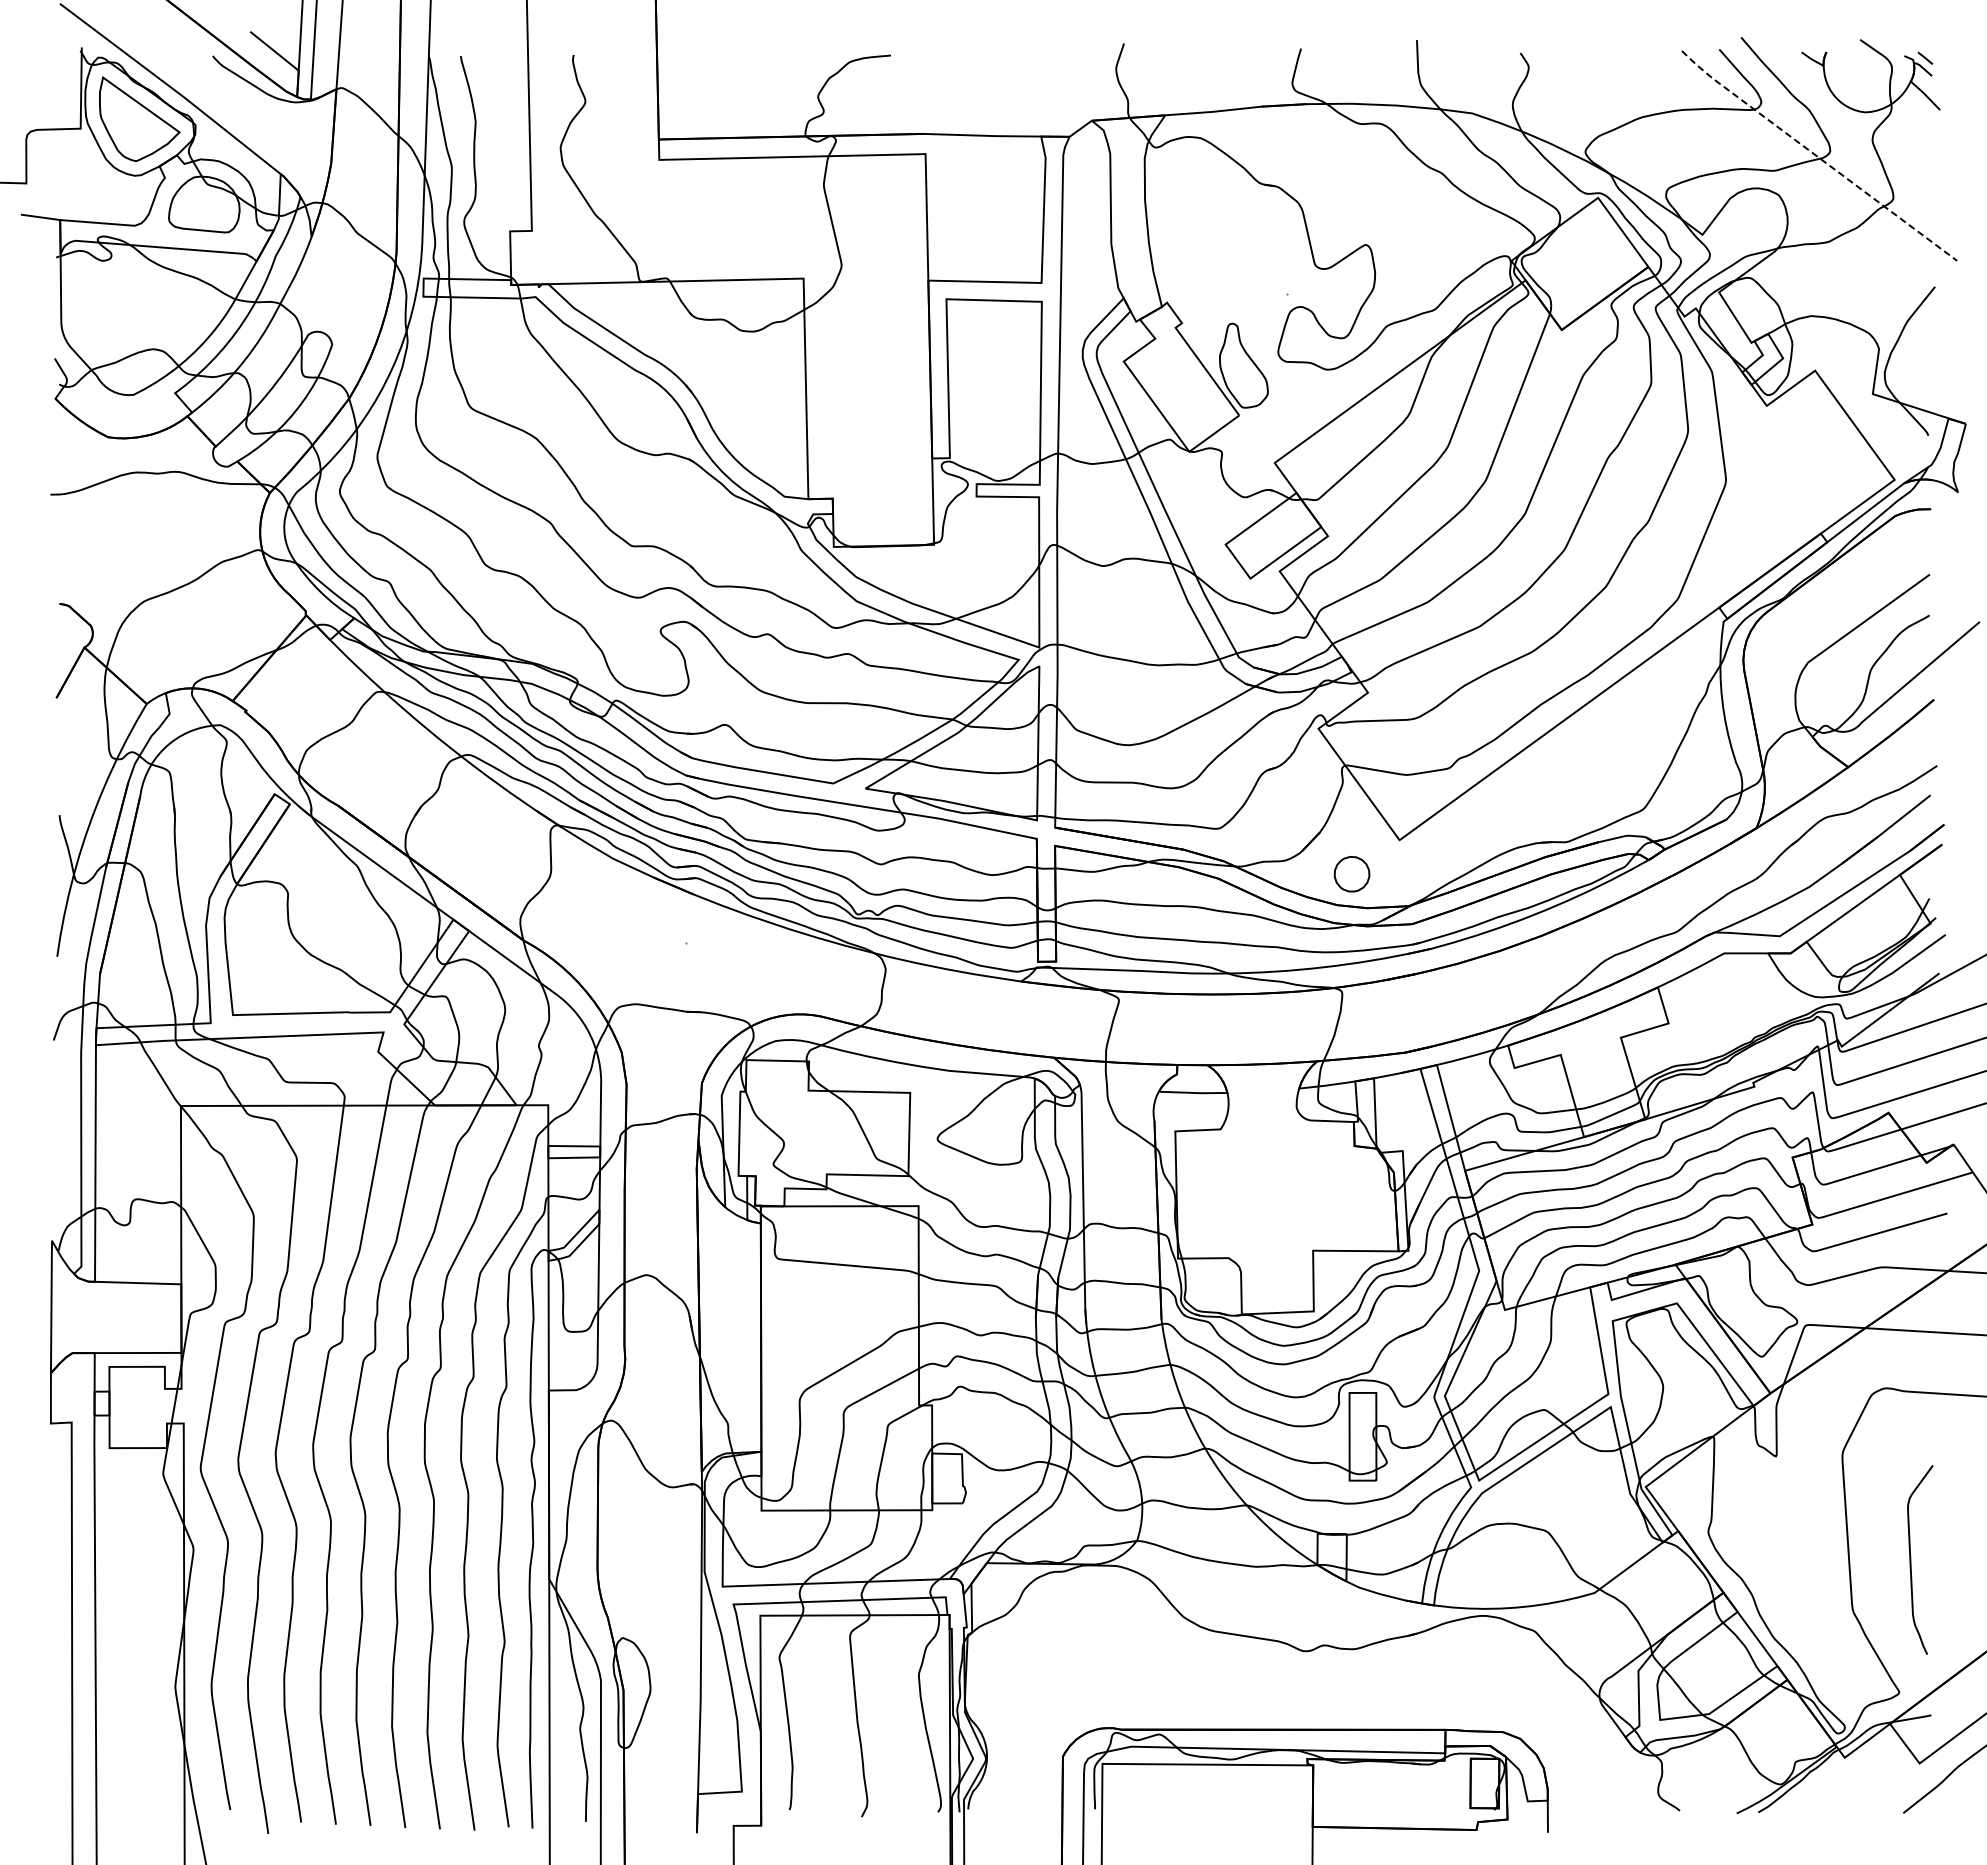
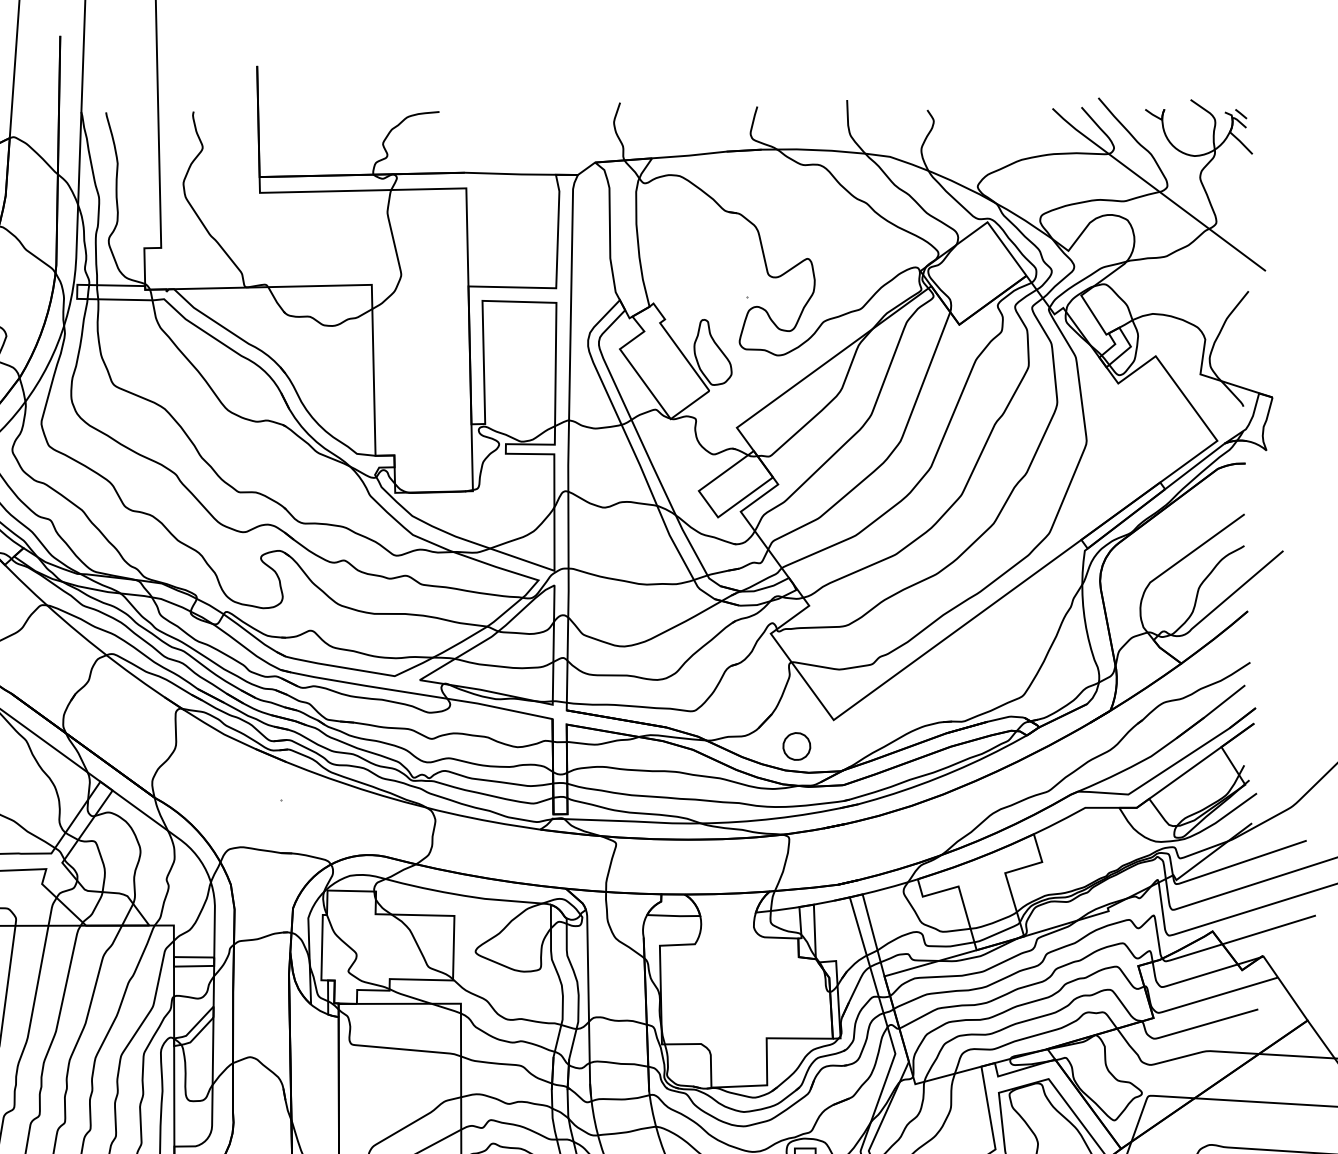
line: (1817, 156) -> (1157, 190), dashed -> solid

